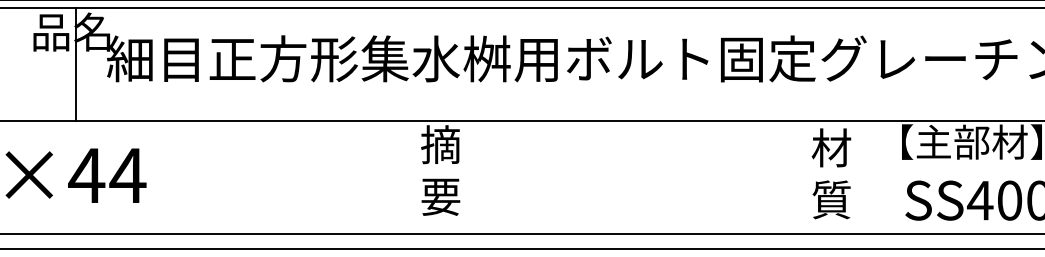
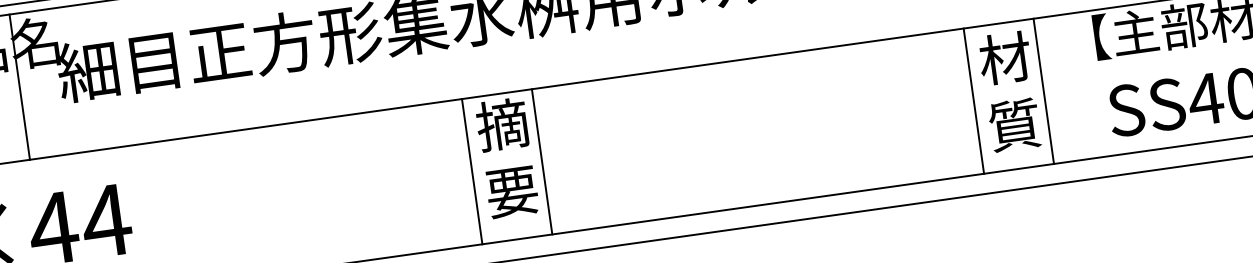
line: (412, 176) -> (472, 170), added
line: (466, 176) -> (541, 160), added
line: (803, 176) -> (974, 100), added
line: (857, 176) -> (1043, 90), added

